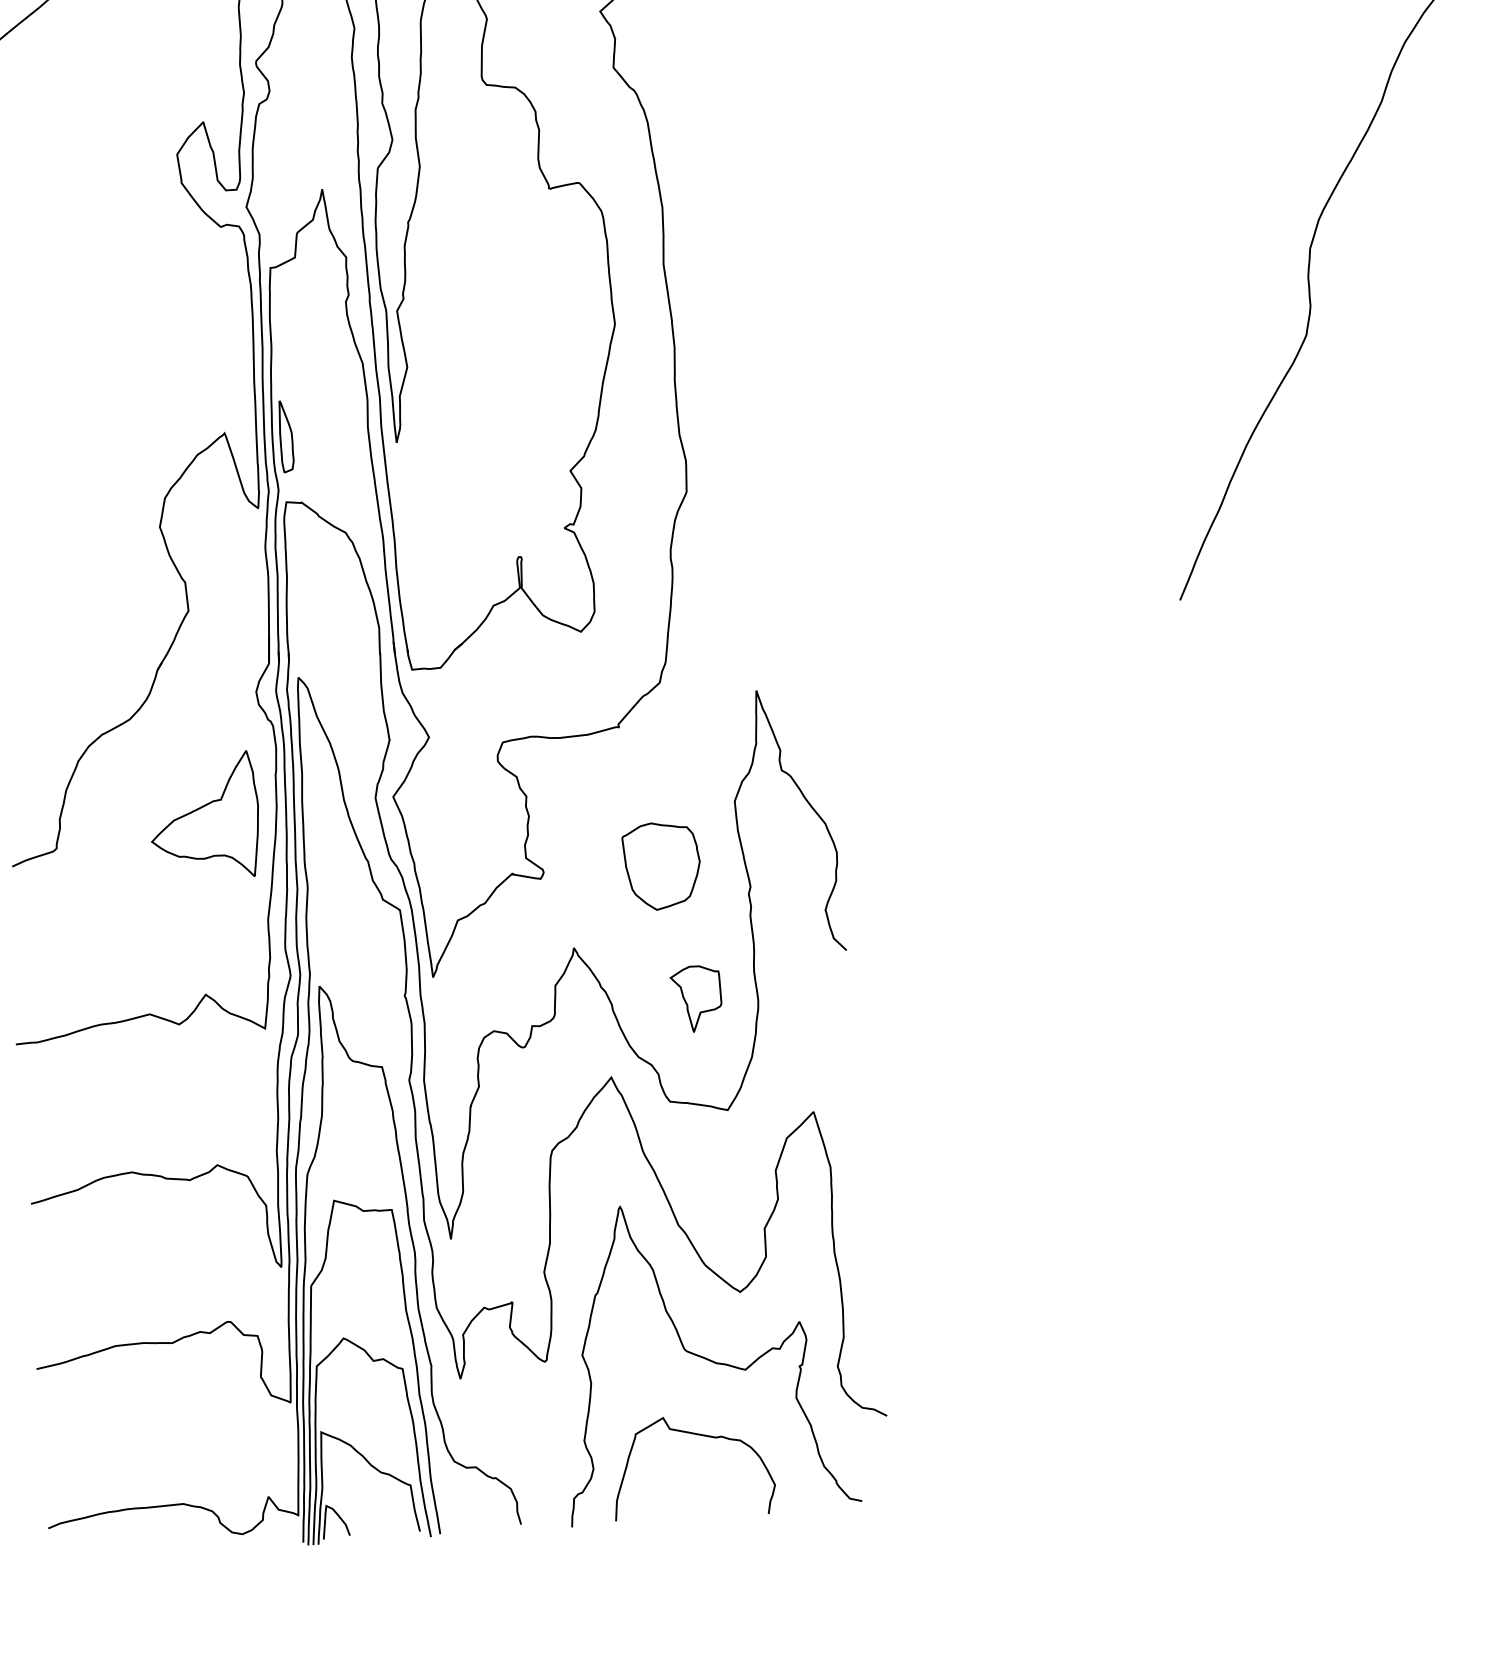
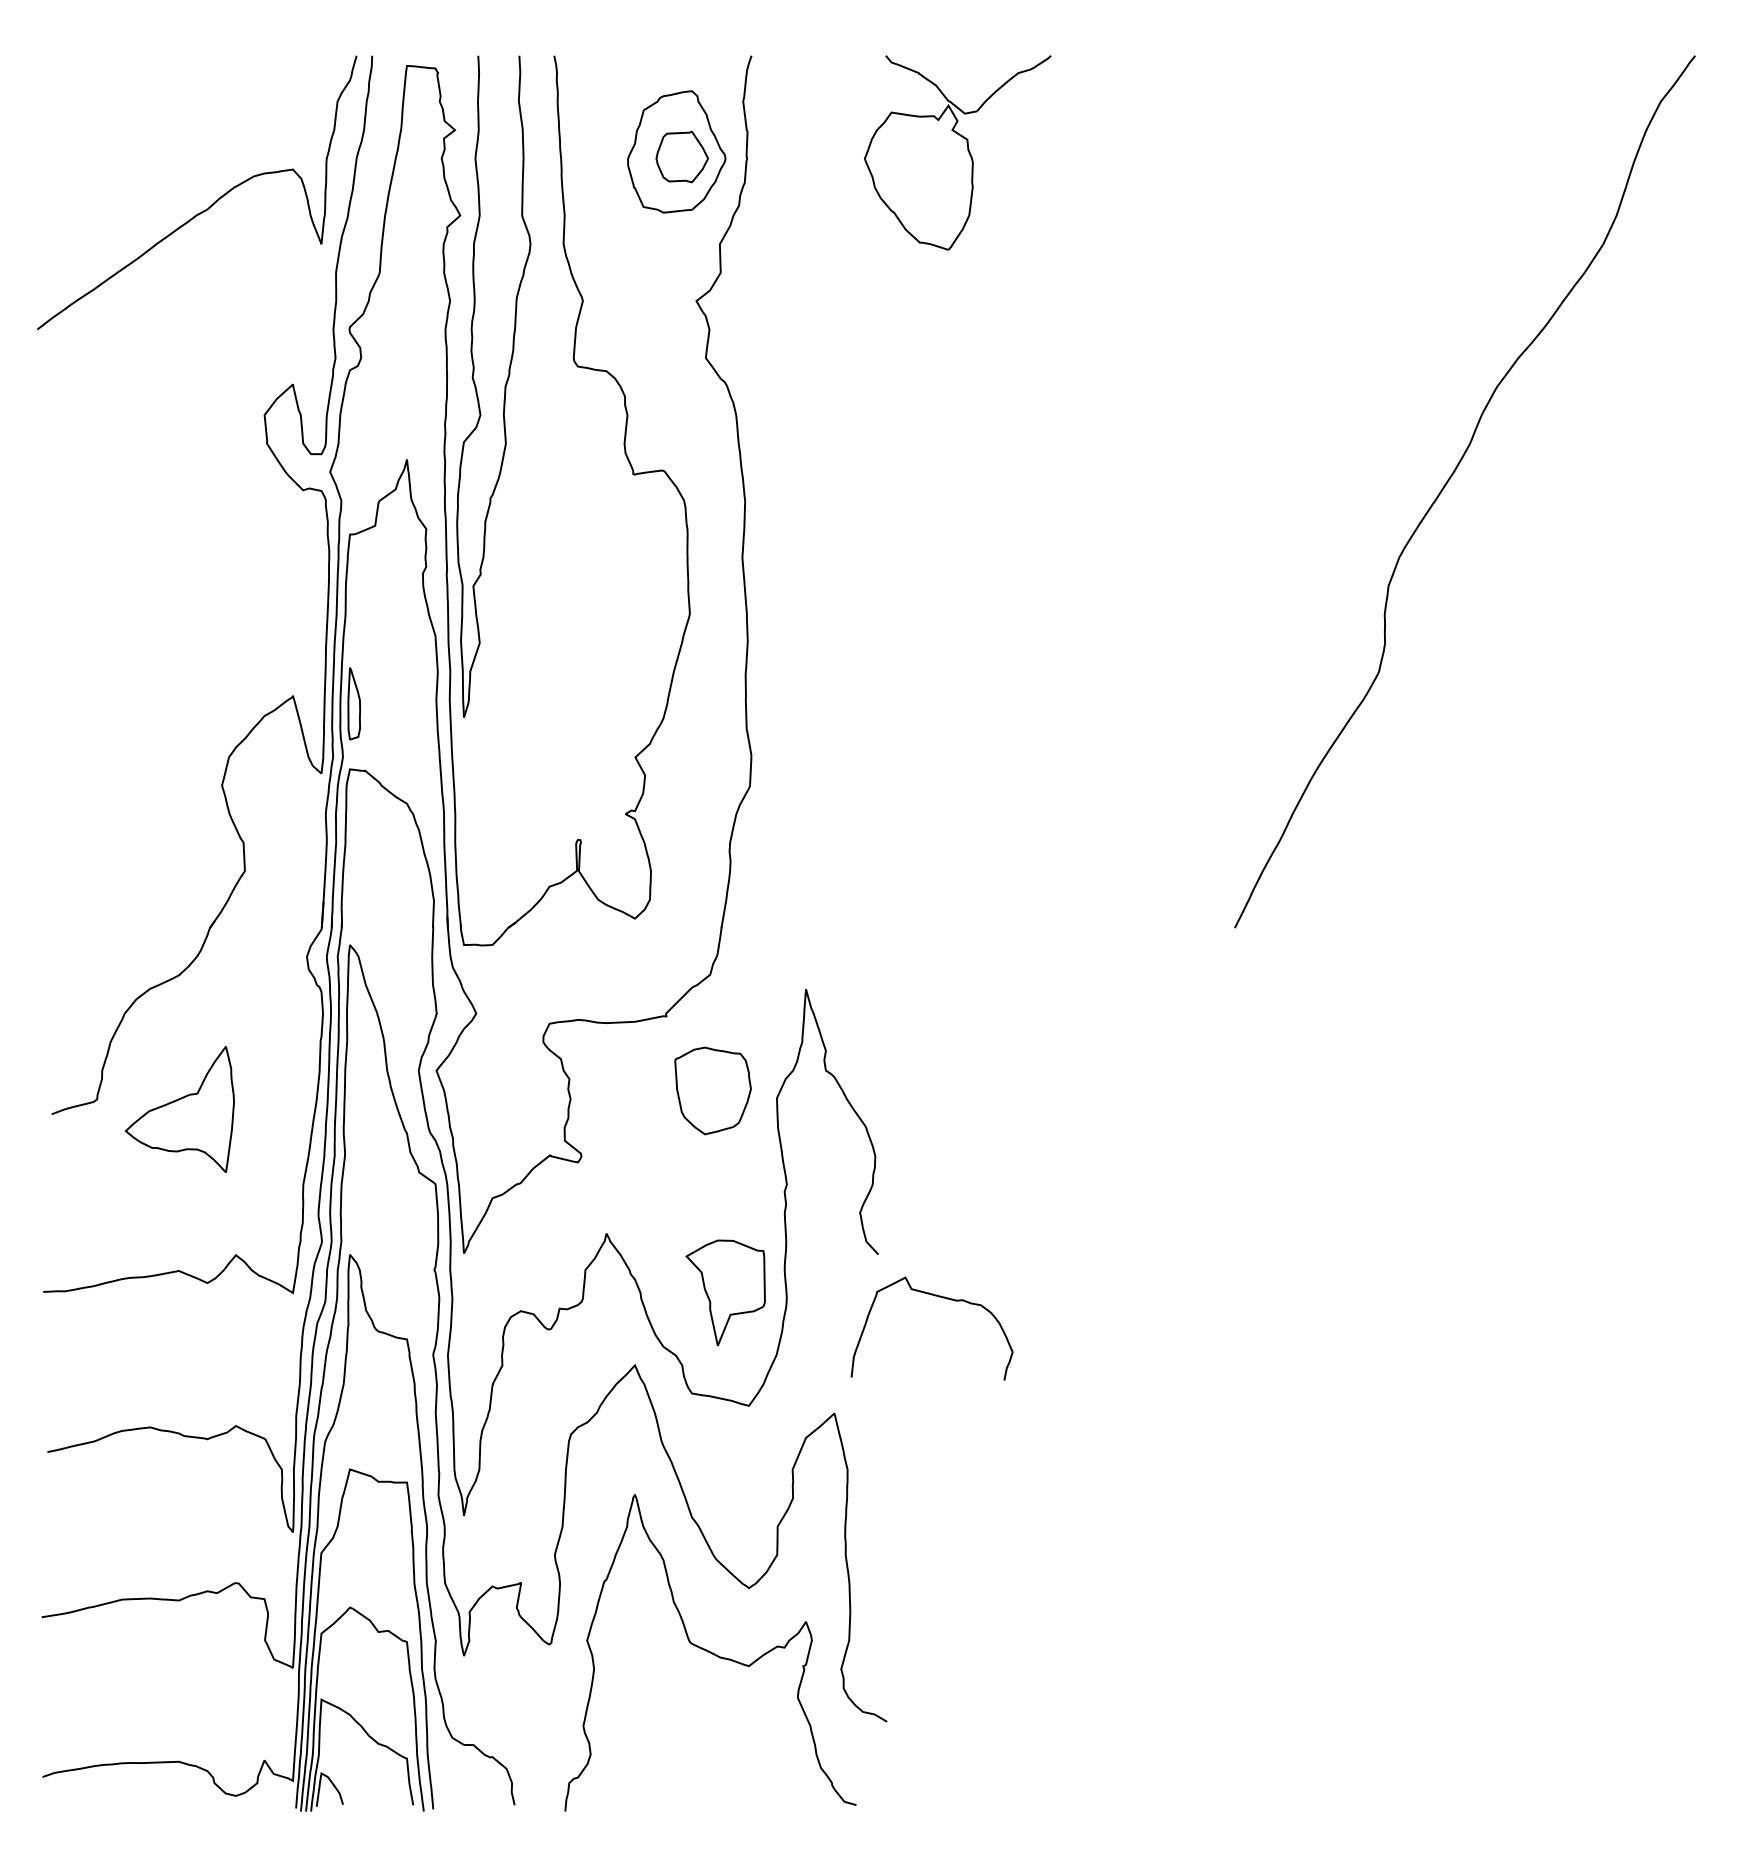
part: (204, 816) -> (179, 1109), moved
part: (661, 865) -> (712, 1090), moved
part: (695, 998) -> (724, 1292), size x1.6
curve: (701, 1436) -> (942, 1298), moved

